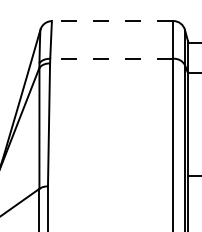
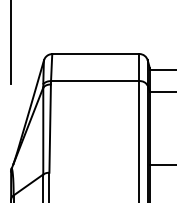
line: (112, 21) -> (95, 54), dashed -> solid
line: (110, 59) -> (94, 81), dashed -> solid

